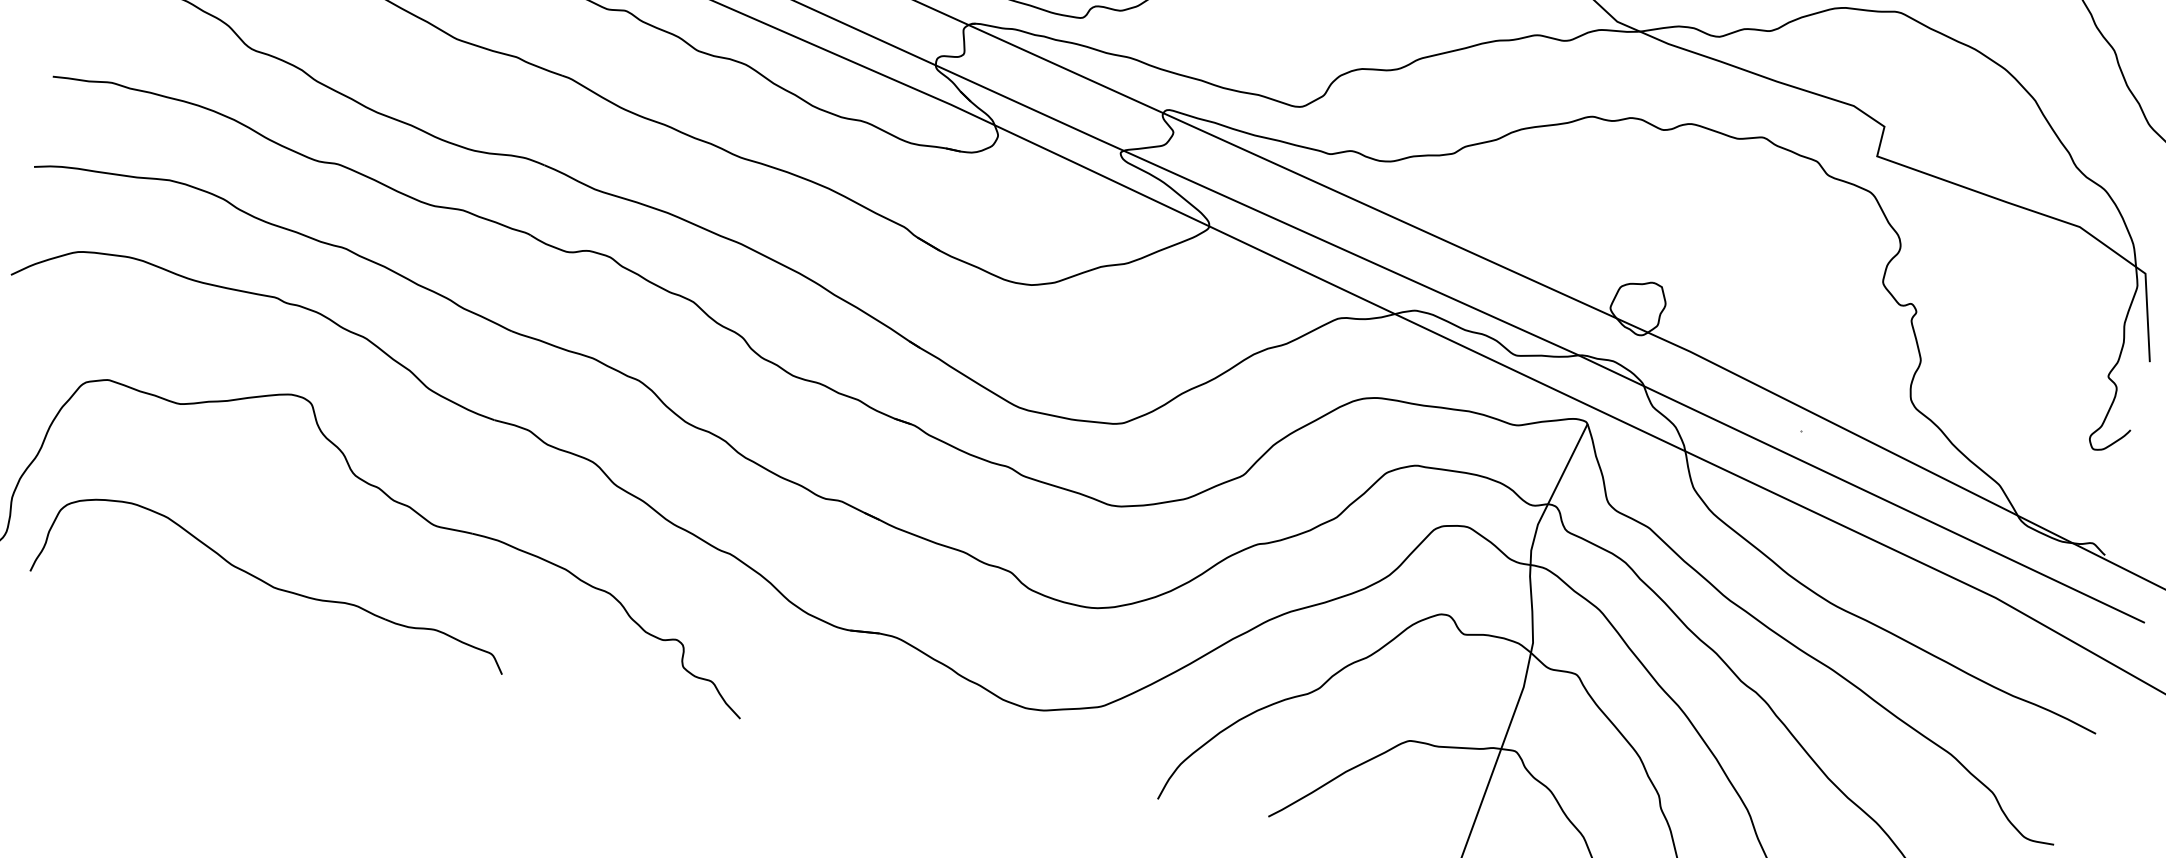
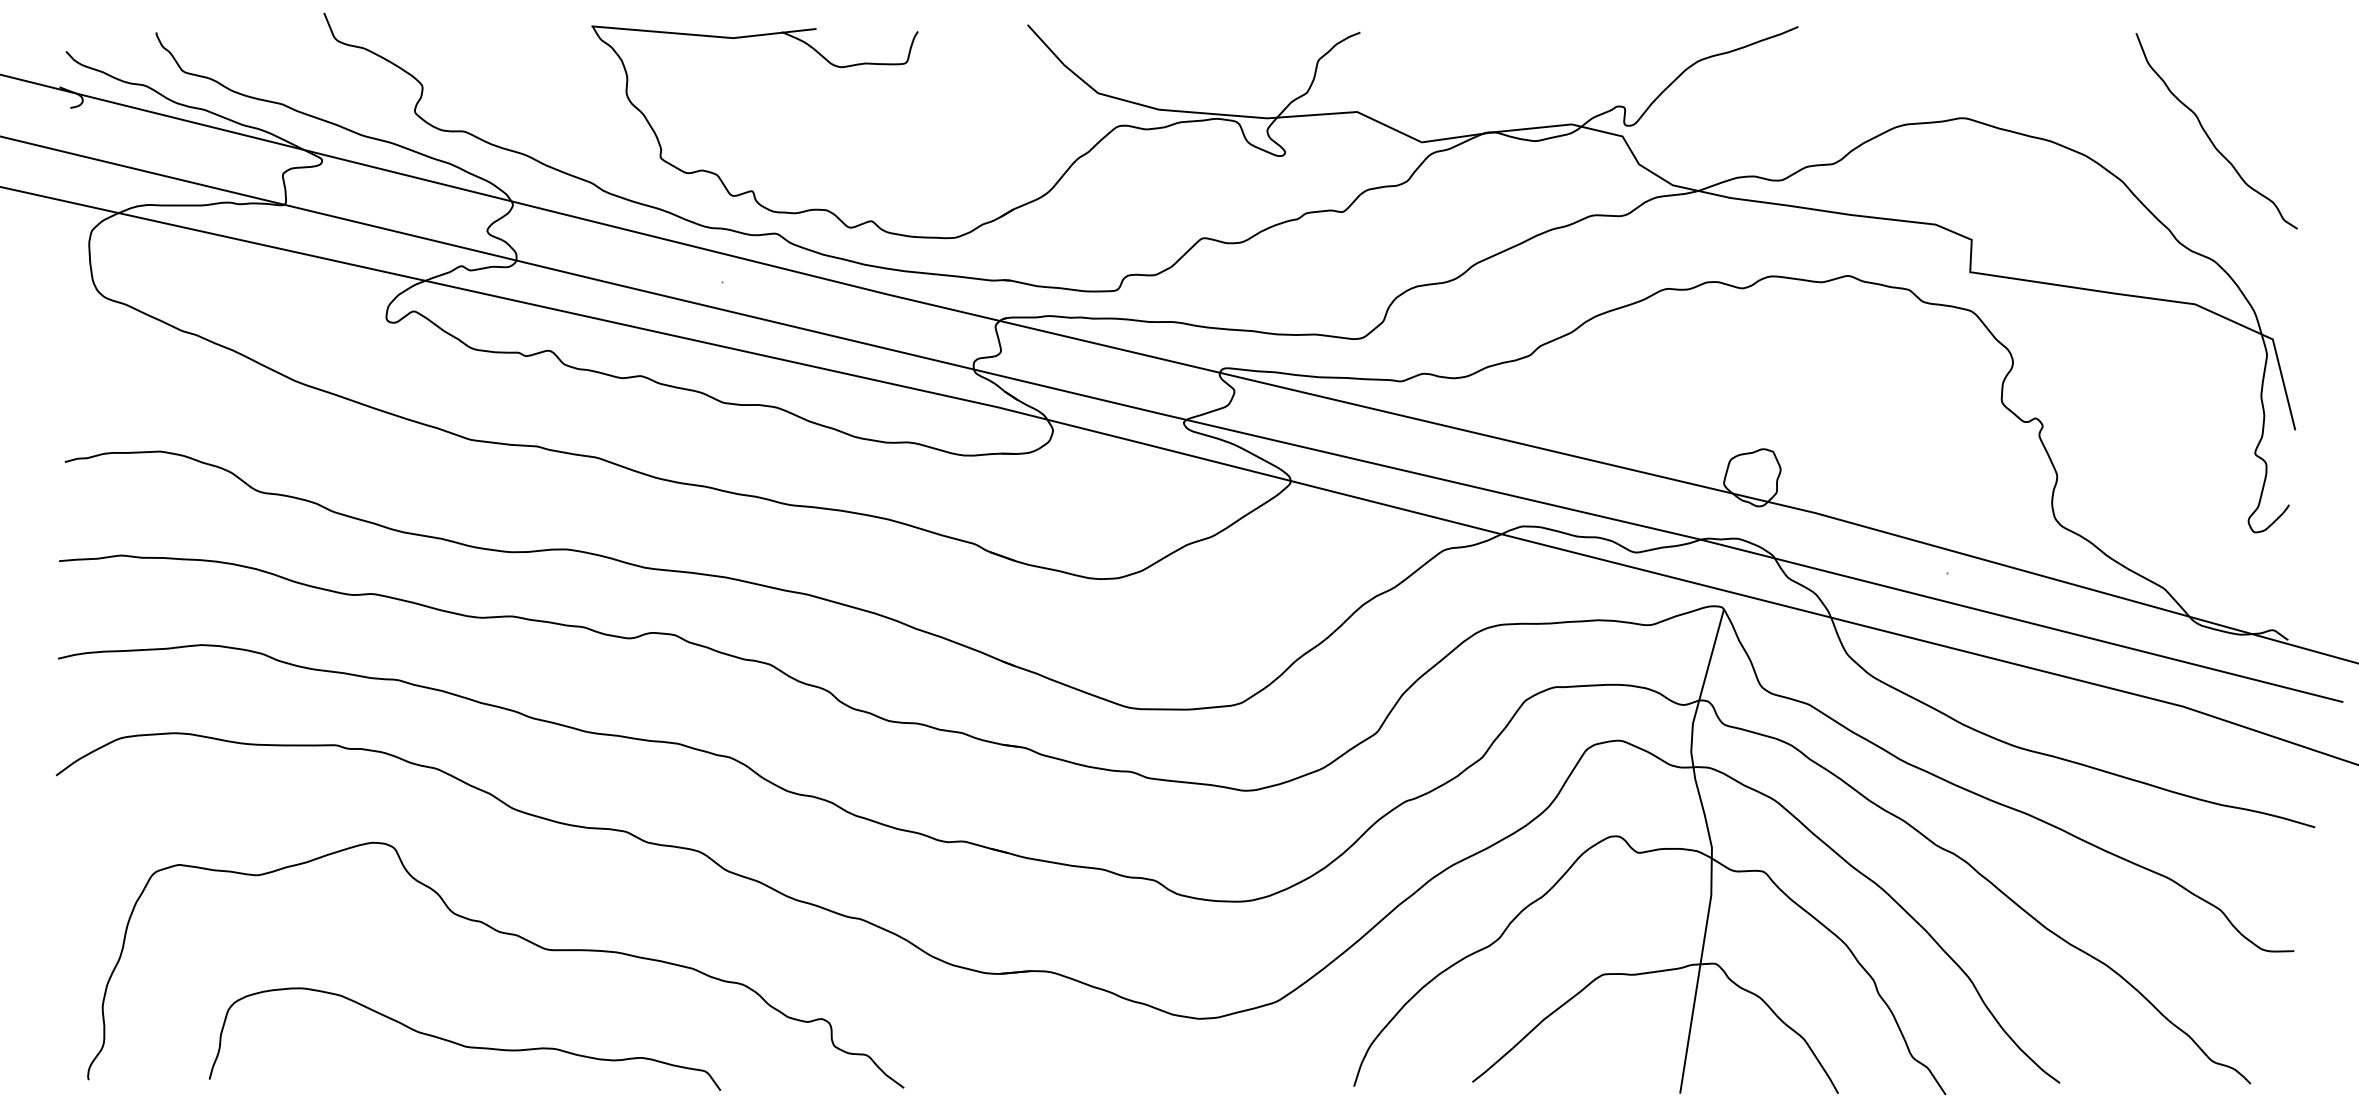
part: (271, 584) -> (462, 1044), moved

